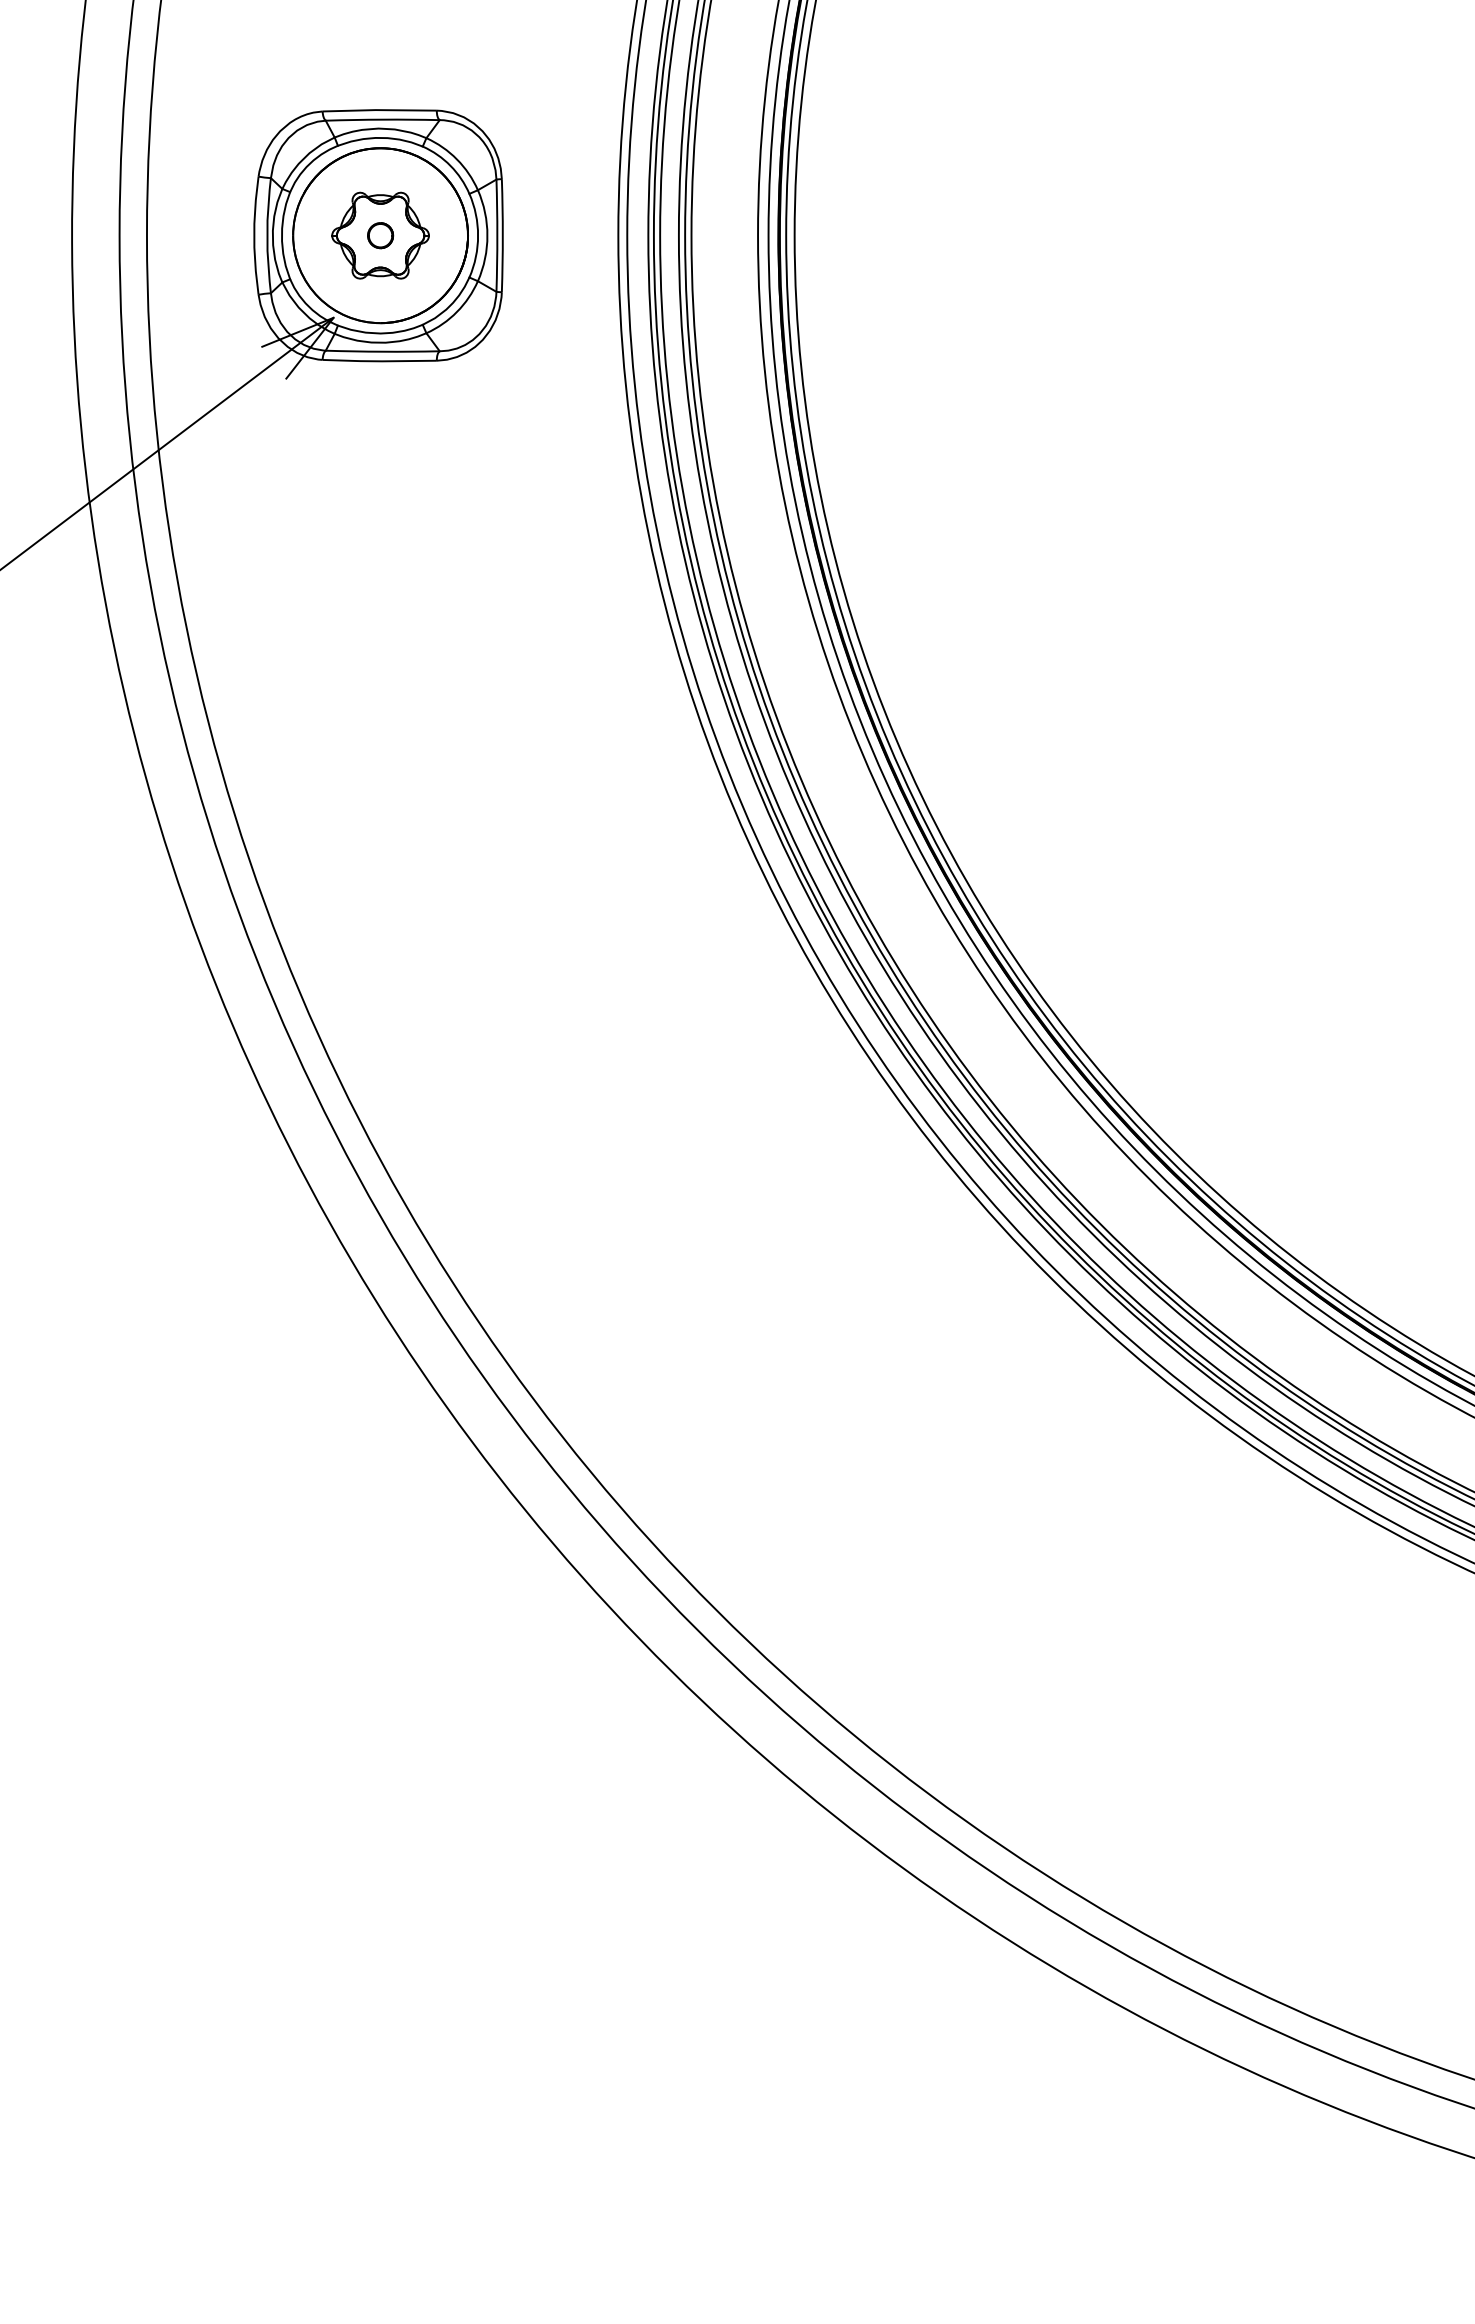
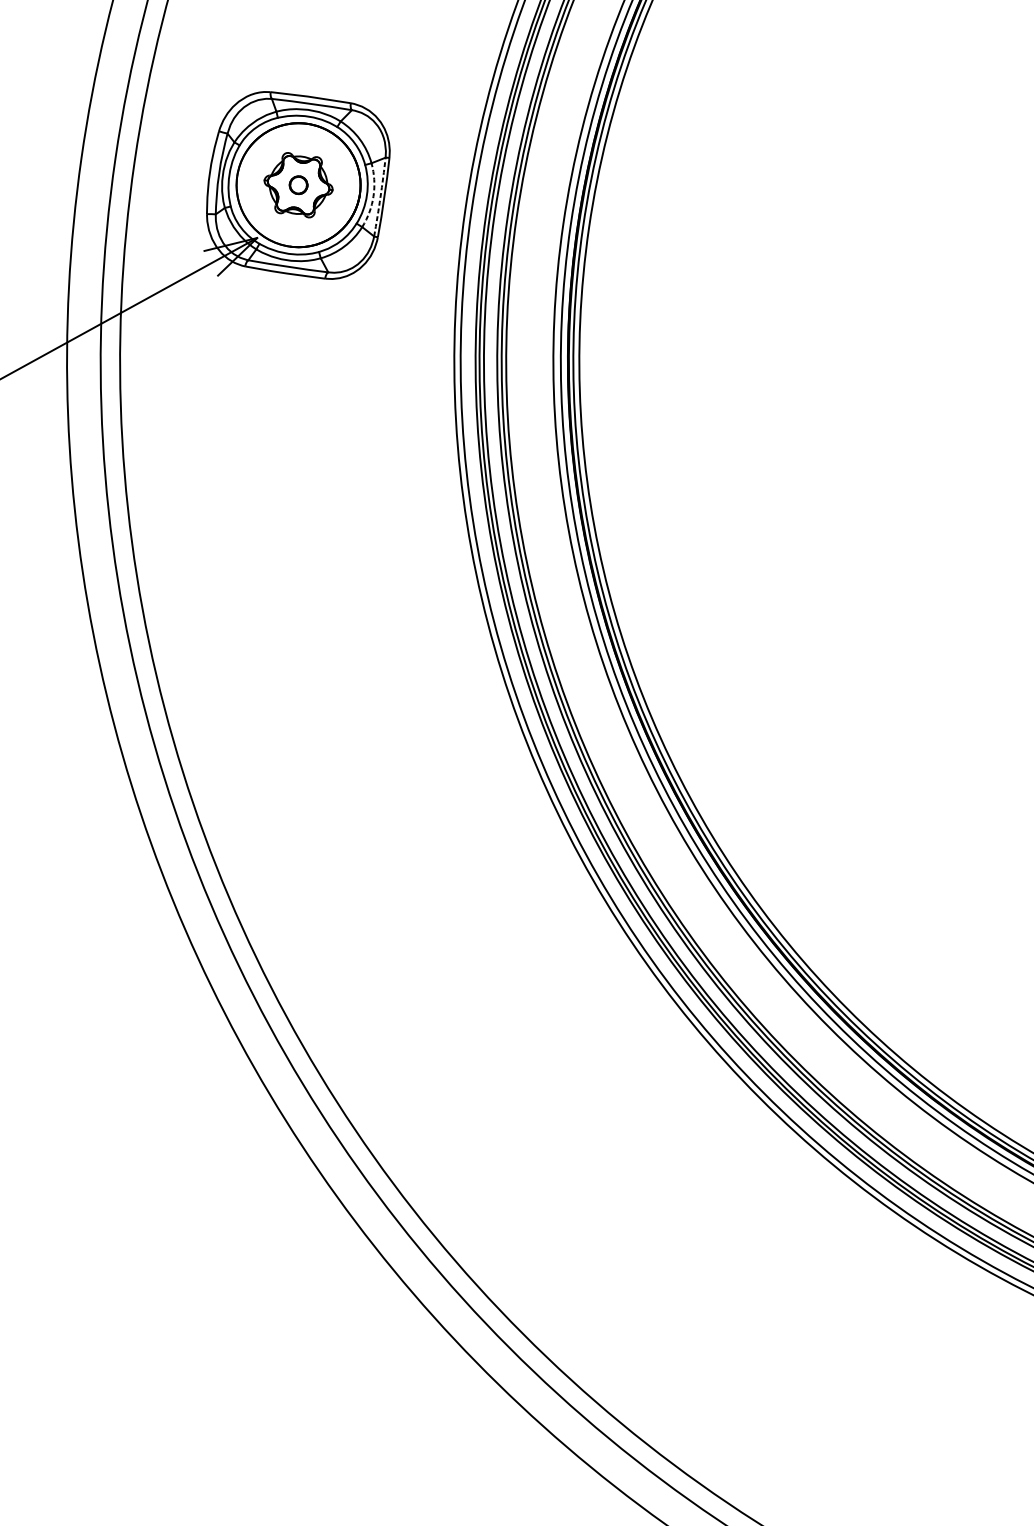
arc: (487, 235) -> (373, 196), solid -> dashed
arc: (497, 235) -> (380, 197), solid -> dashed

